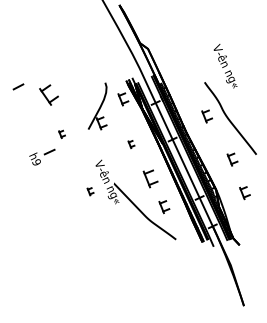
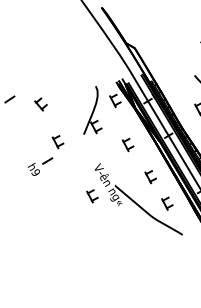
part: (48, 95) -> (40, 104), size x0.62
part: (61, 134) -> (57, 142), size x1.67
part: (131, 144) -> (128, 144), size x1.67
part: (150, 178) -> (150, 176), size x0.71
part: (90, 191) -> (92, 195), size x1.67

